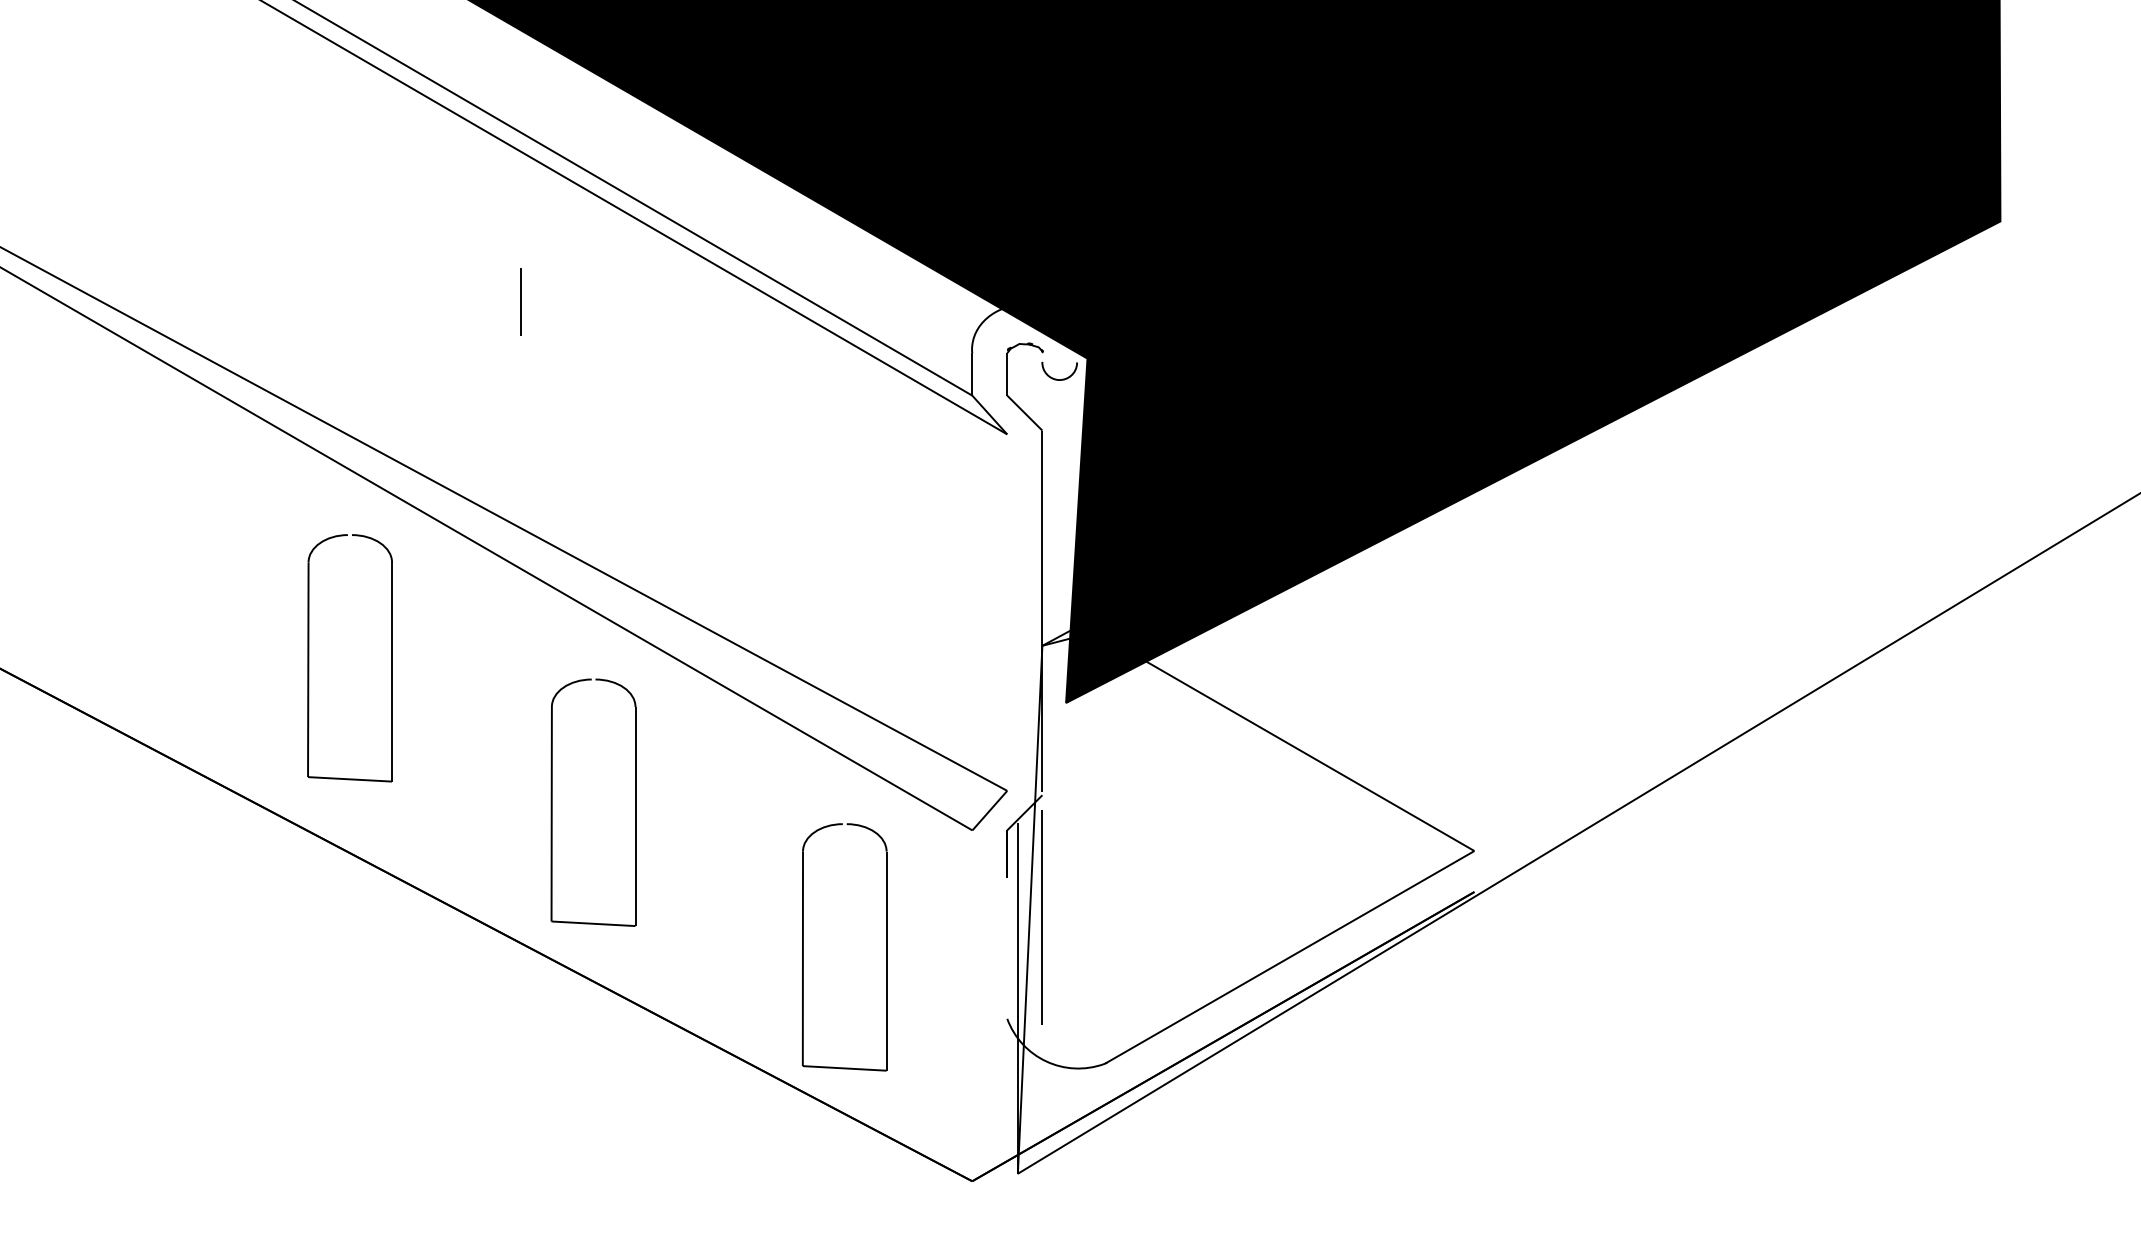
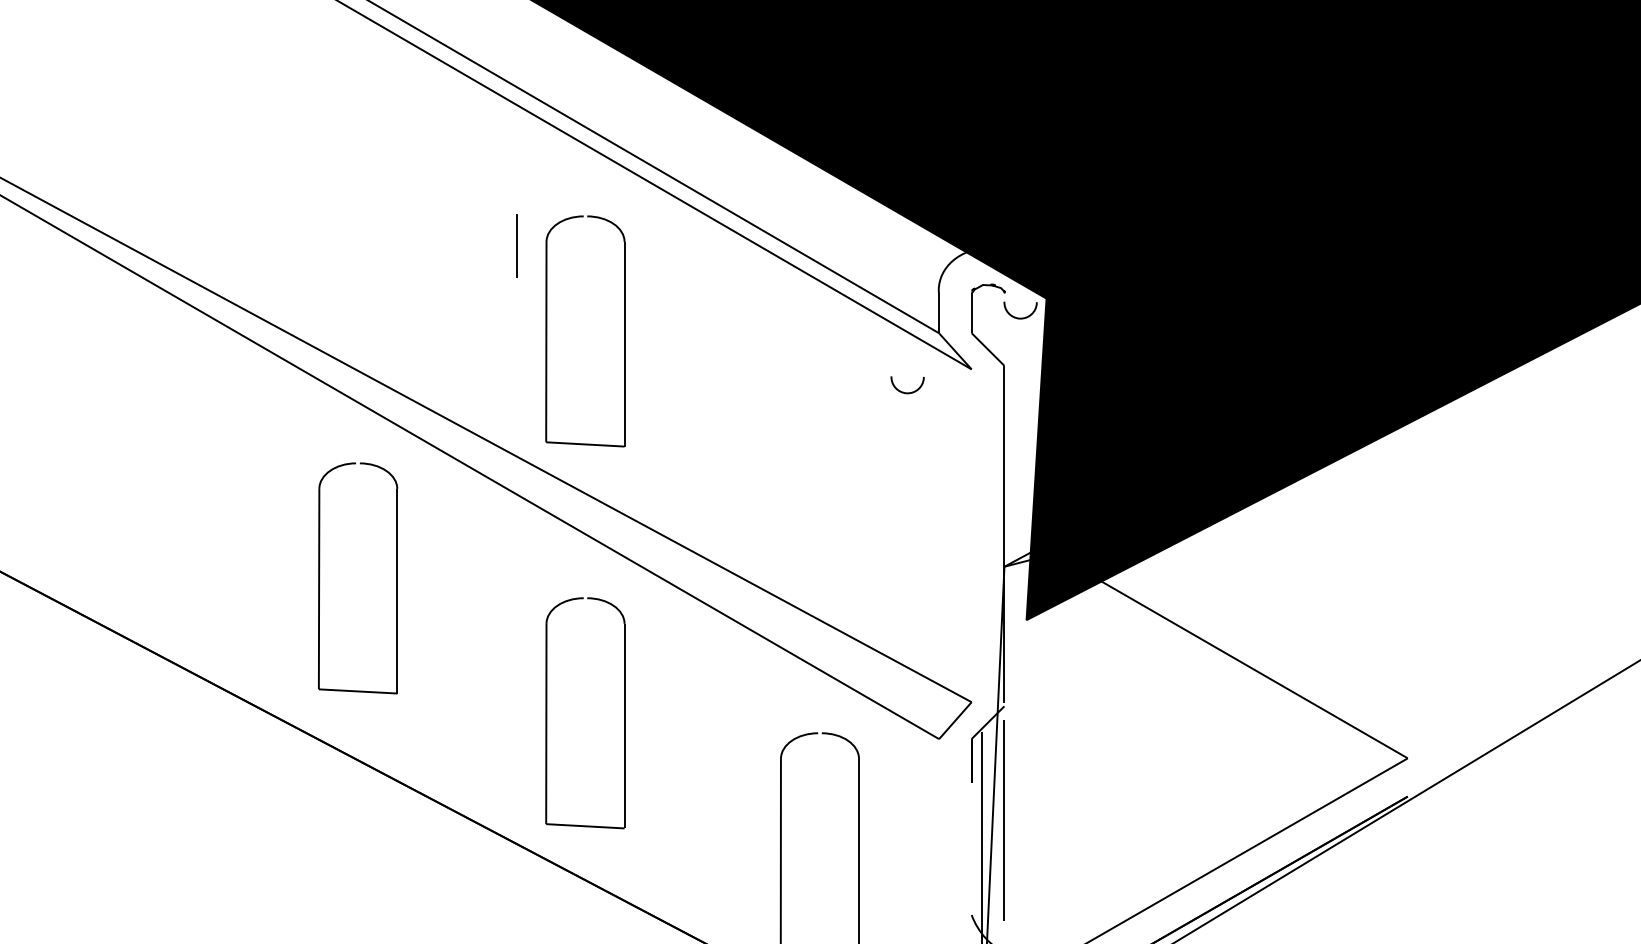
part: (552, 393) -> (547, 331), added
part: (935, 458) -> (904, 391), added

